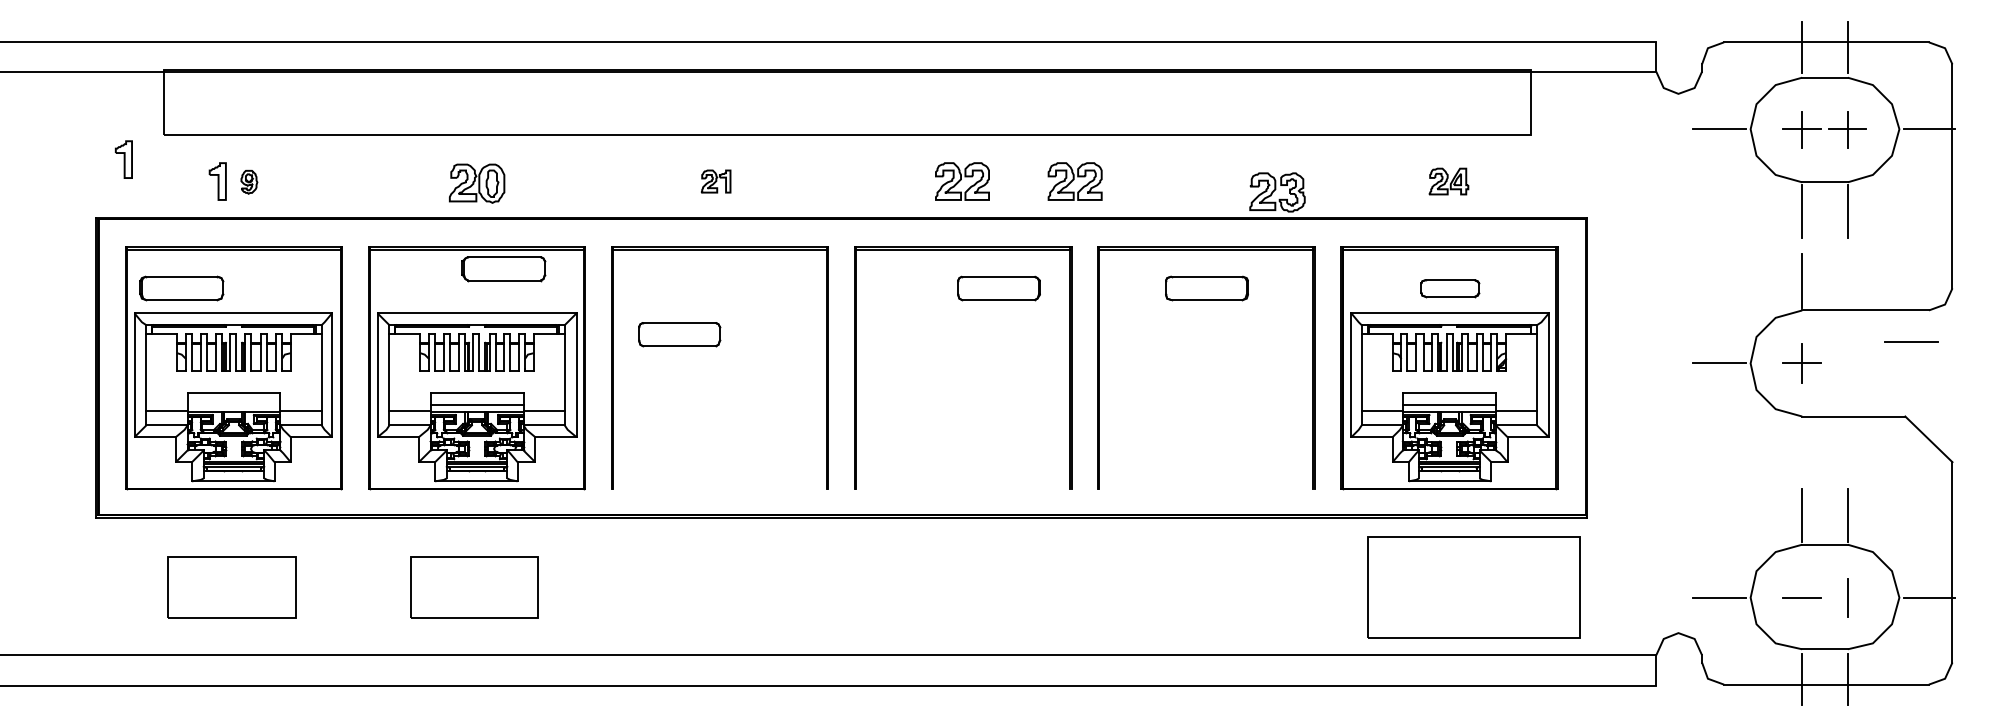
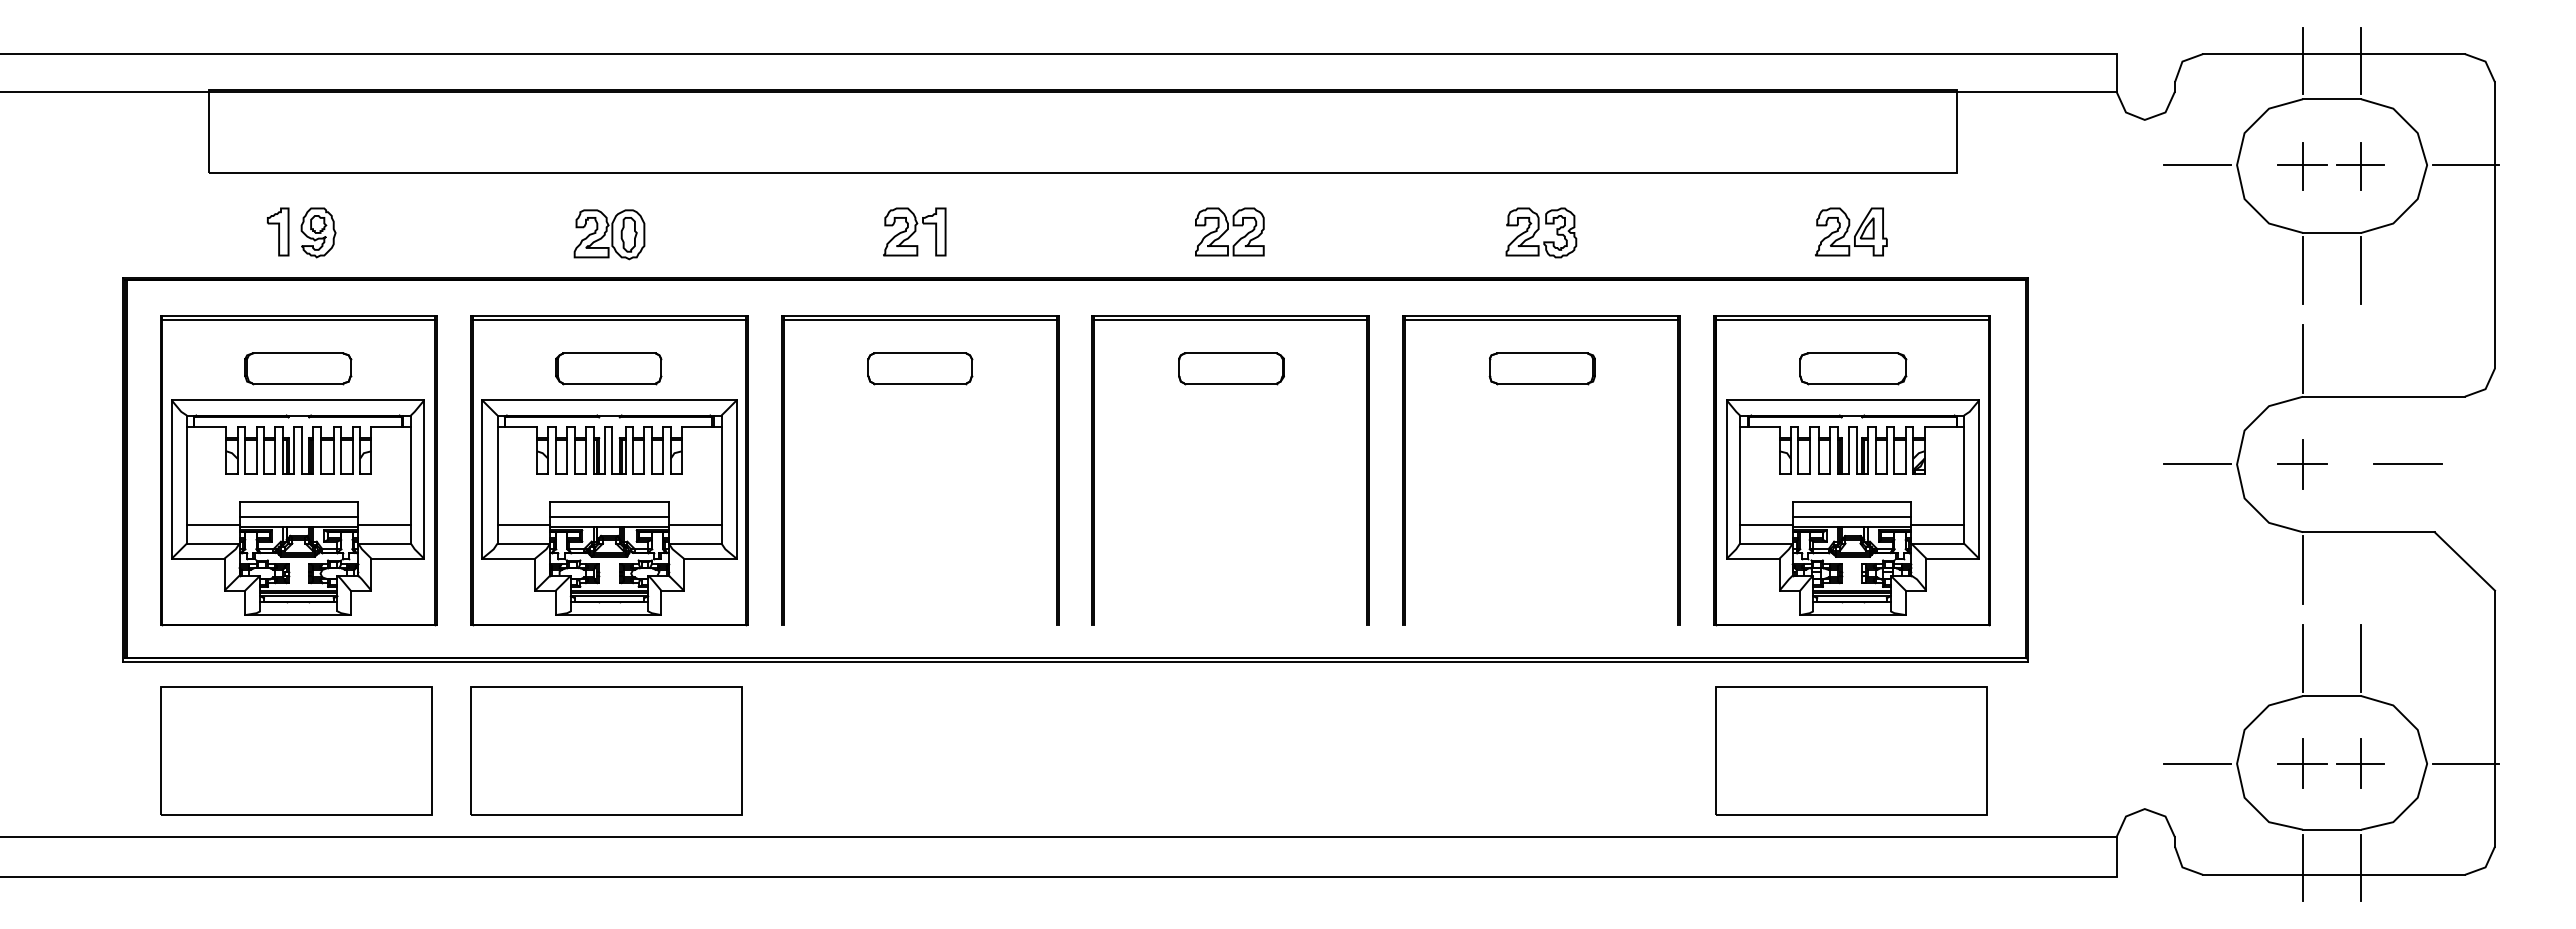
part: (124, 159) -> (158, 203), removed
part: (249, 181) -> (318, 232), size x1.67
part: (715, 181) -> (914, 231), size x1.67
part: (1074, 181) -> (1373, 231), removed
part: (1448, 181) -> (1851, 231), size x1.43
part: (1277, 192) -> (1541, 232), moved
part: (503, 268) -> (608, 368), moved
part: (182, 288) -> (298, 368), moved
part: (999, 288) -> (1231, 368), moved
part: (1450, 288) -> (1853, 368), size x1.43
part: (679, 334) -> (920, 368), moved
line: (1910, 341) -> (2407, 463), moved
line: (233, 404) -> (298, 517), added
line: (1801, 445) -> (2302, 569), added
part: (232, 587) -> (296, 750), size x1.67
part: (474, 587) -> (606, 750), size x1.67
part: (1473, 587) -> (1851, 750), moved
line: (1801, 597) -> (2302, 763), added
line: (1846, 597) -> (2359, 763), added

